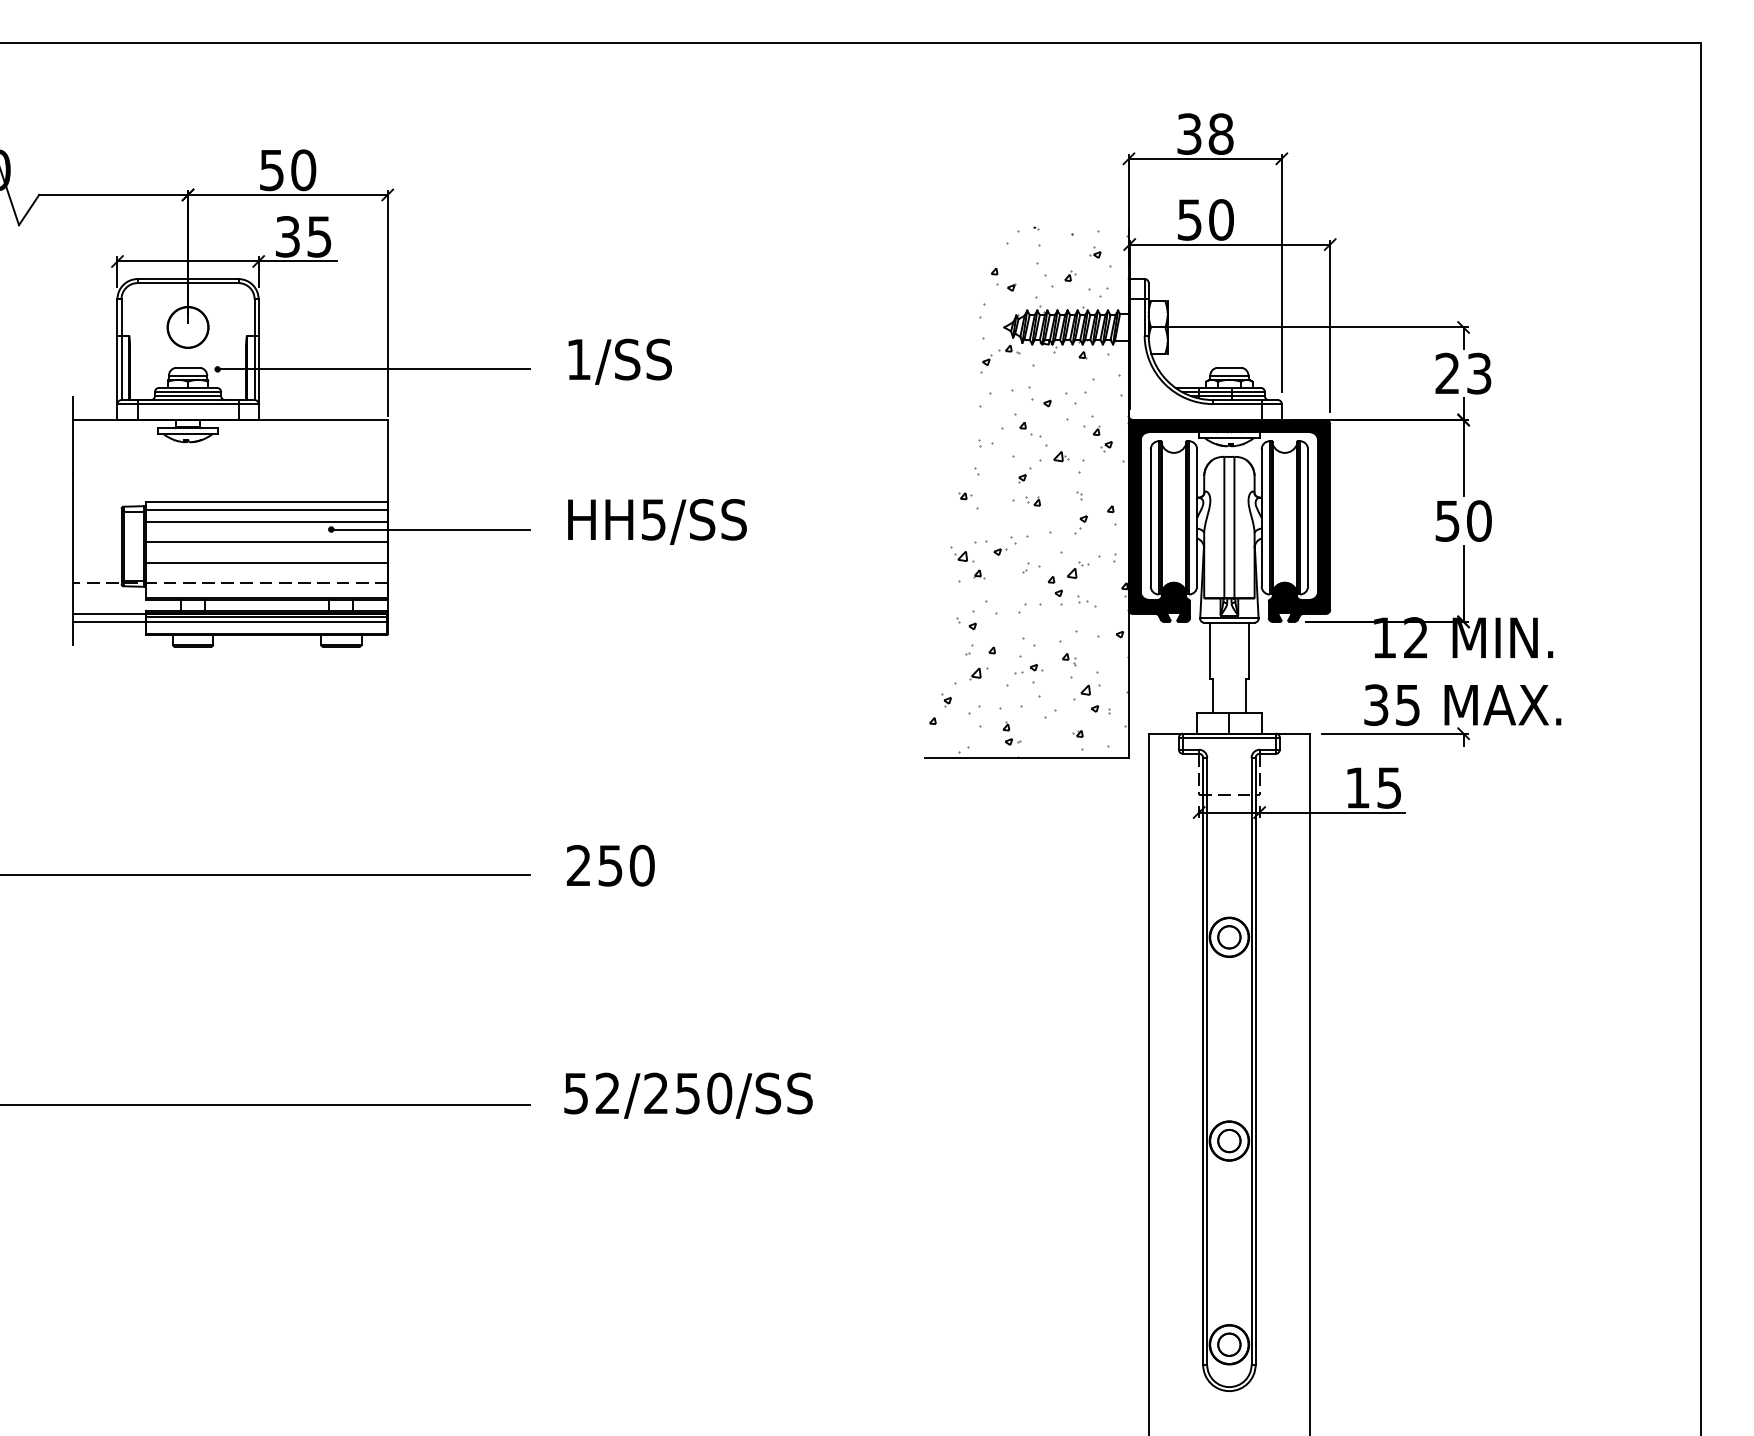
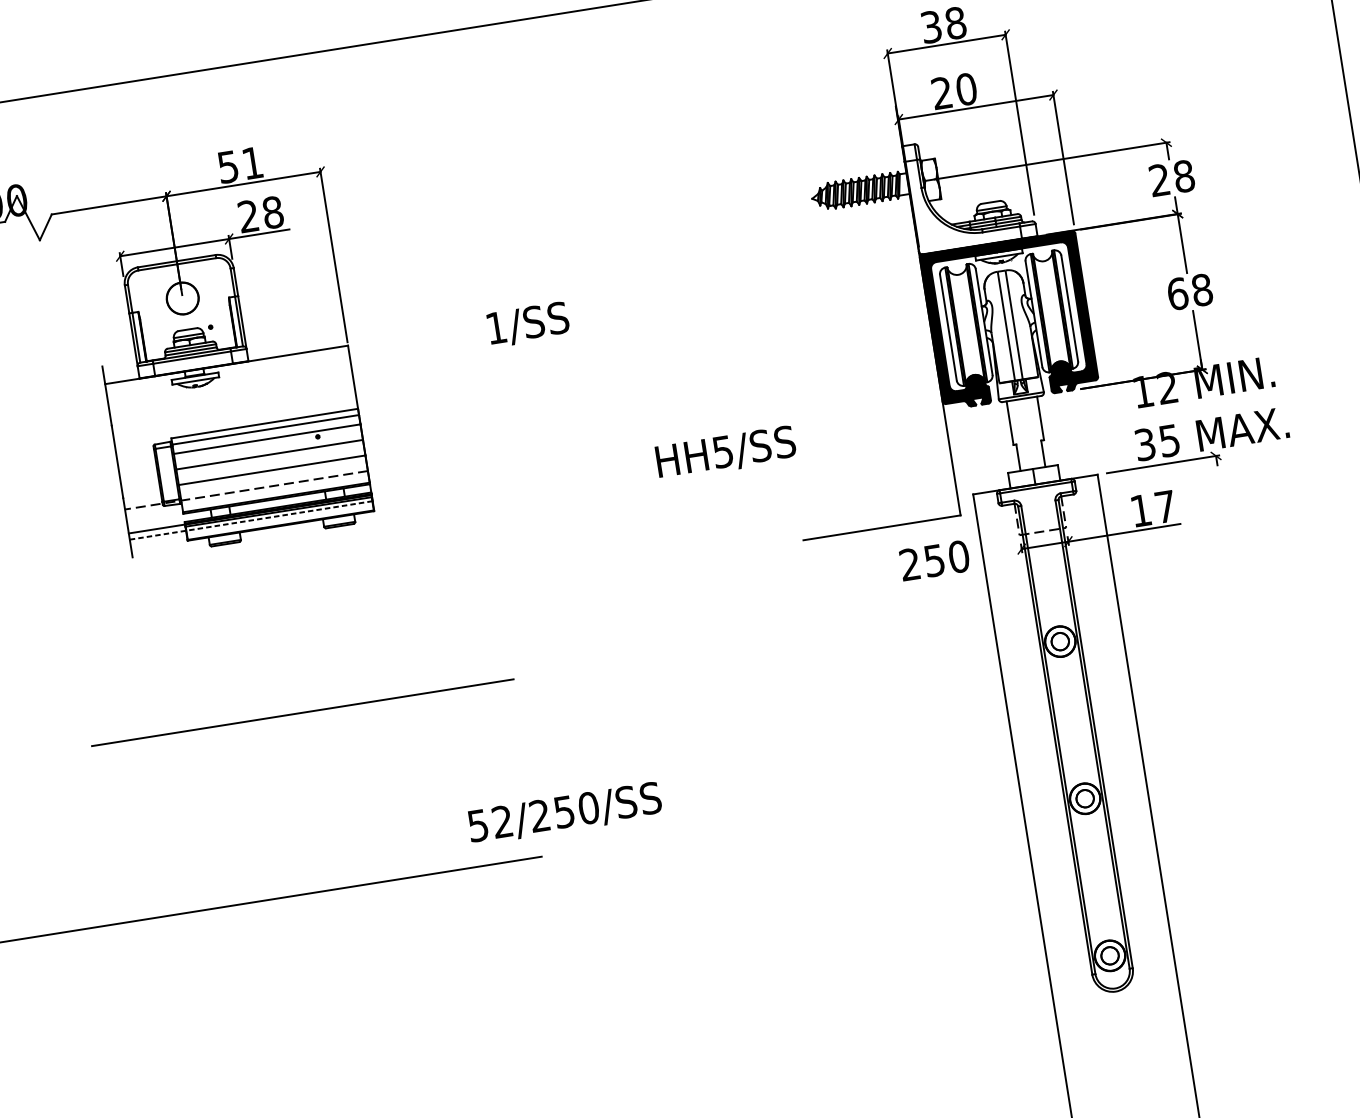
text: (303, 170) -> (252, 163), 50 -> 51
text: (1189, 219) -> (941, 92), 50 -> 20
text: (303, 236) -> (260, 214), 35 -> 28
text: (619, 361) -> (527, 324), moved
line: (373, 369) -> (330, 308), removed
text: (1479, 373) -> (1184, 176), 23 -> 28
hatch: (1028, 492) -> (851, 323), removed
text: (1463, 520) -> (1189, 291), 50 -> 68
text: (657, 521) -> (726, 452), moved
line: (430, 529) -> (394, 424), removed
line: (229, 621) -> (250, 520), solid -> dashed
text: (1389, 787) -> (1165, 506), 15 -> 17
text: (610, 865) -> (934, 560), moved
text: (688, 1095) -> (565, 813), moved

